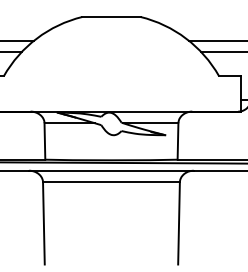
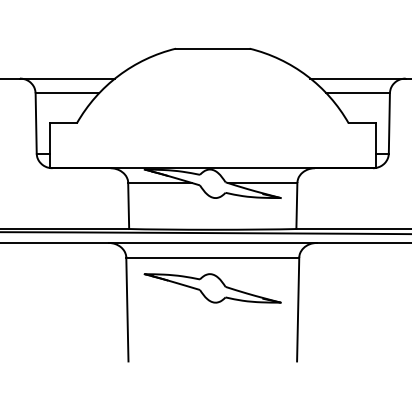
part: (111, 206) -> (212, 288), added

